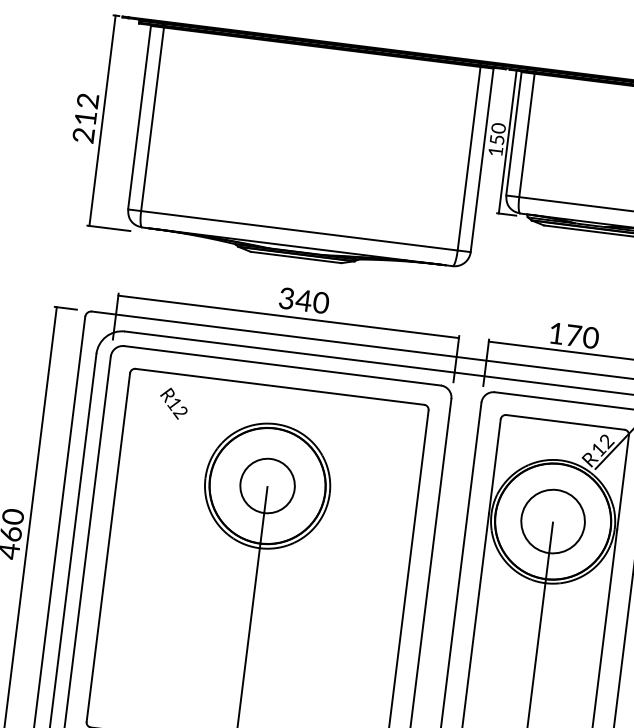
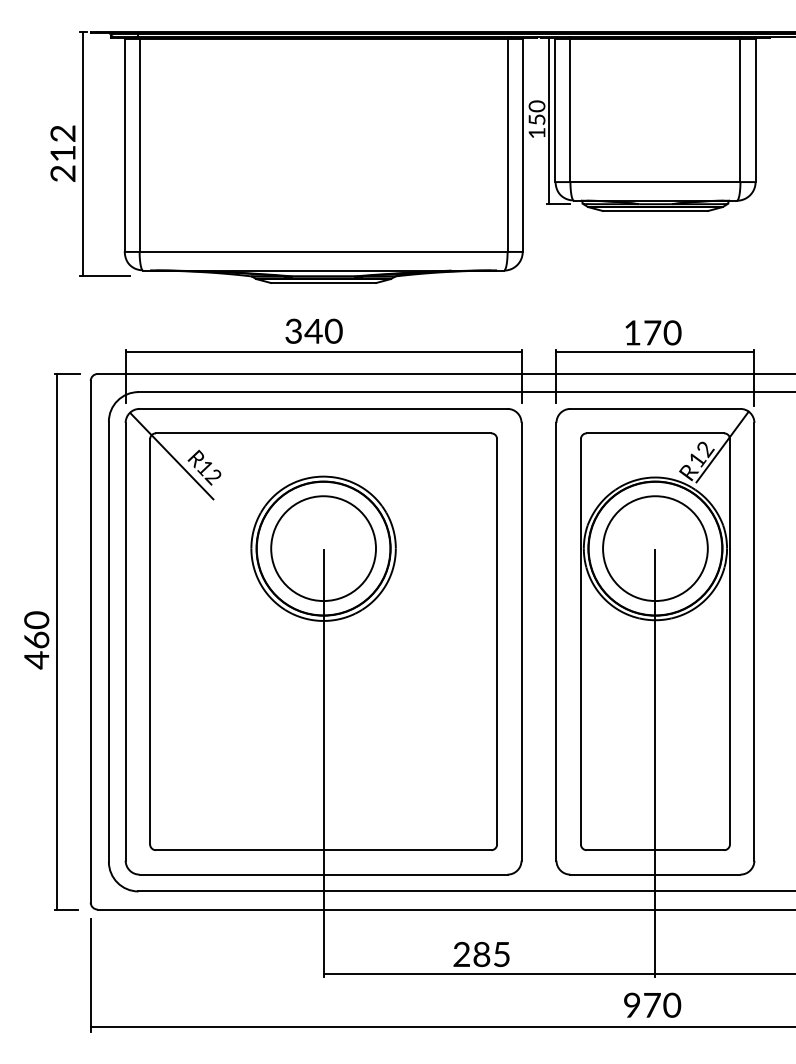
text: (303, 299) -> (313, 330), moved
line: (146, 390) -> (171, 456), added
circle: (267, 485) -> (323, 548), size x1.67
circle: (553, 521) -> (655, 548), size x1.43

